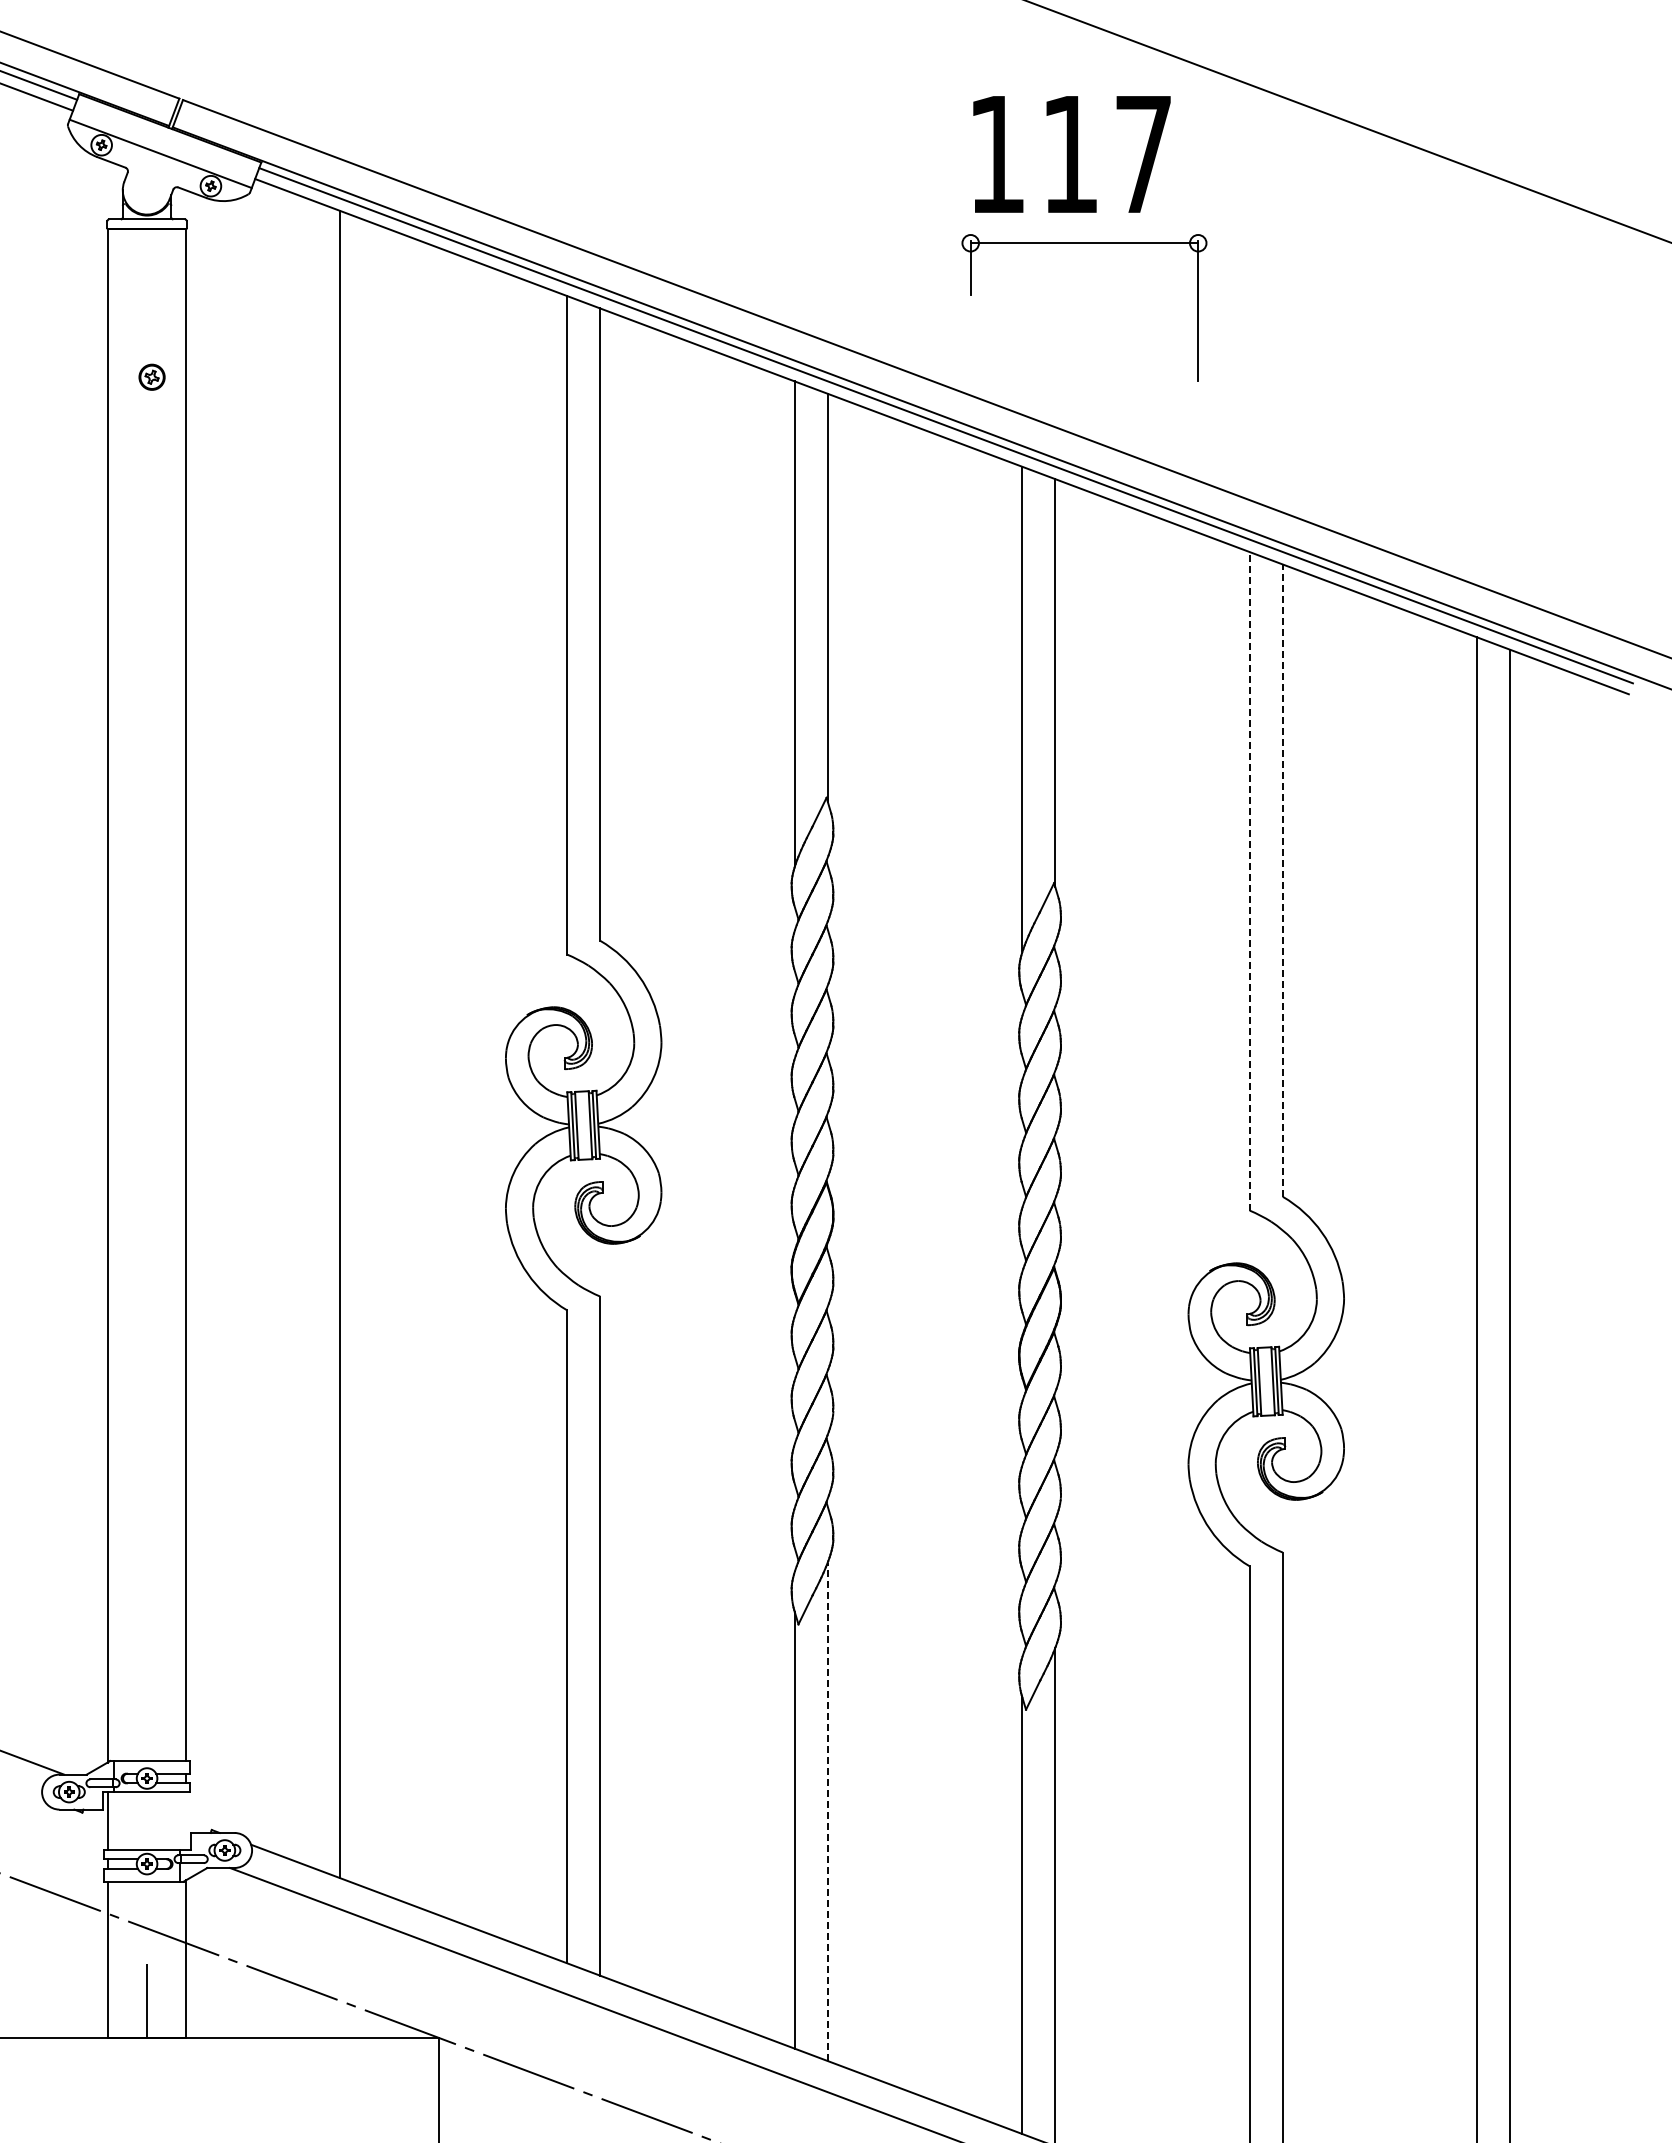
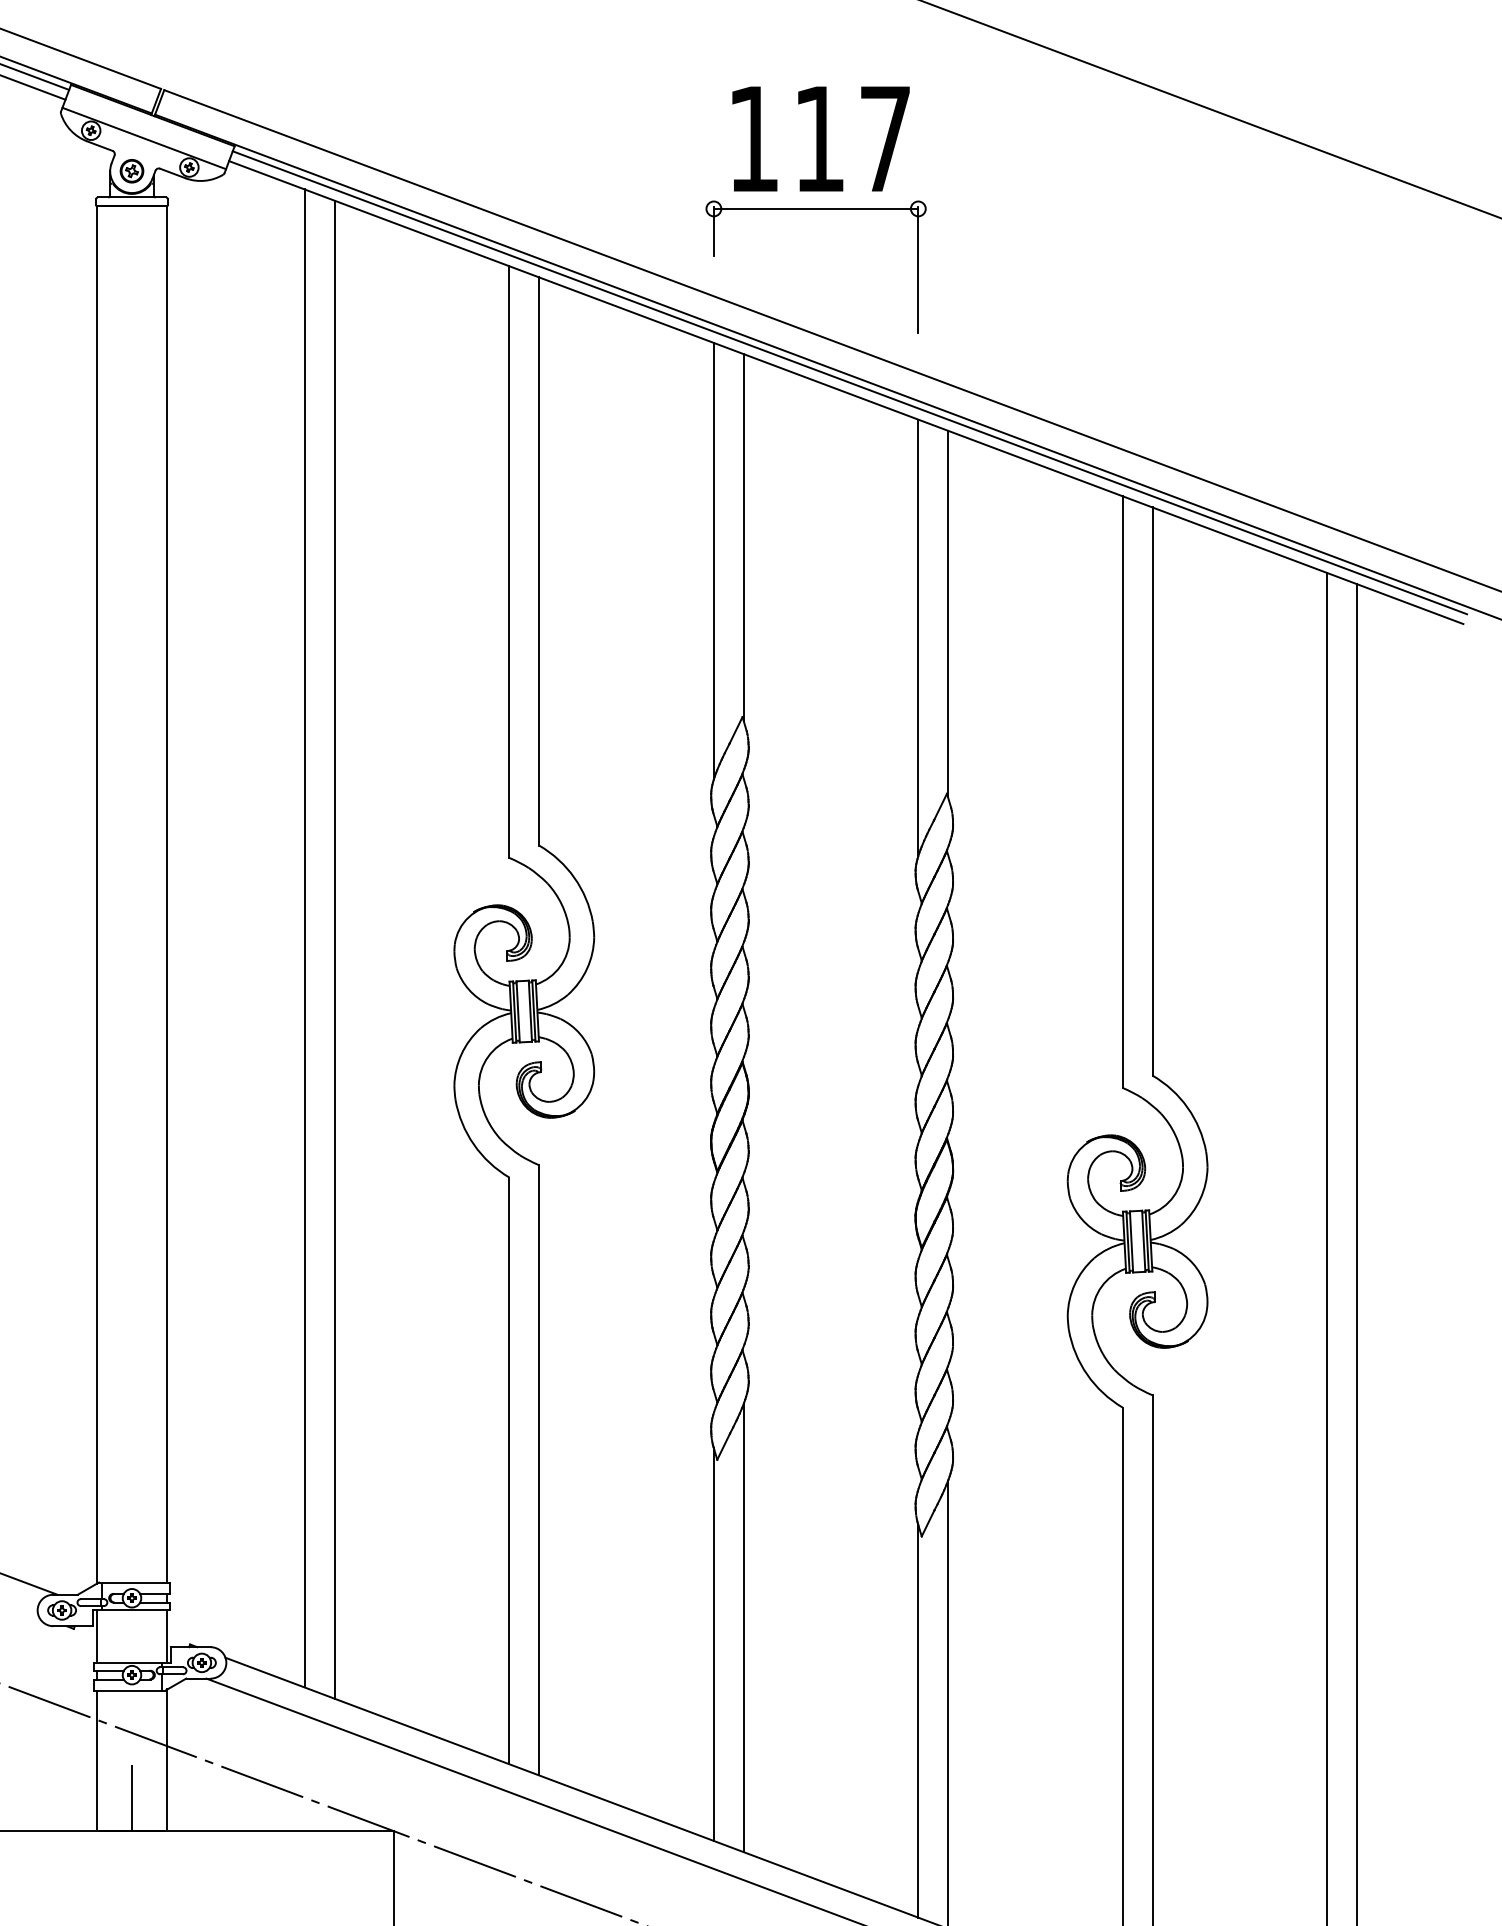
text: (1071, 154) -> (820, 139), moved
part: (1084, 243) -> (816, 209), moved
part: (151, 376) -> (131, 170), moved
line: (1249, 880) -> (1122, 791), dashed -> solid
line: (1282, 880) -> (1152, 791), dashed -> solid
line: (372, 1056) -> (334, 949), added
line: (827, 1811) -> (743, 1627), dashed -> solid
line: (186, 1821) -> (167, 1636), added

